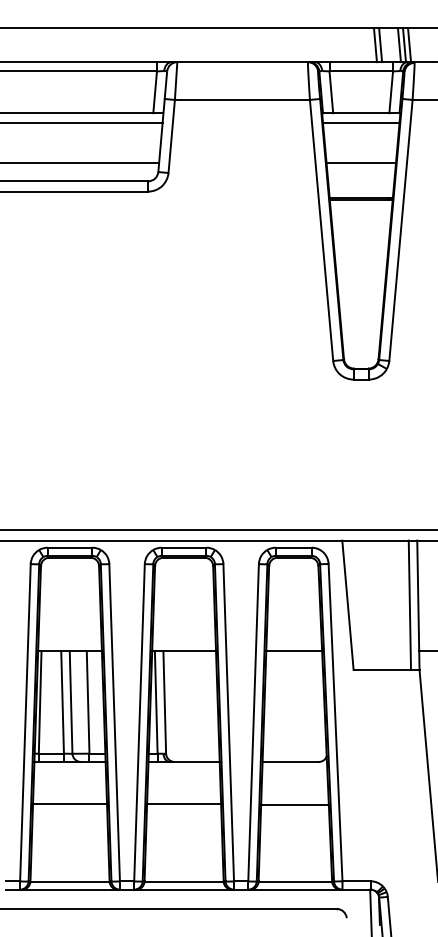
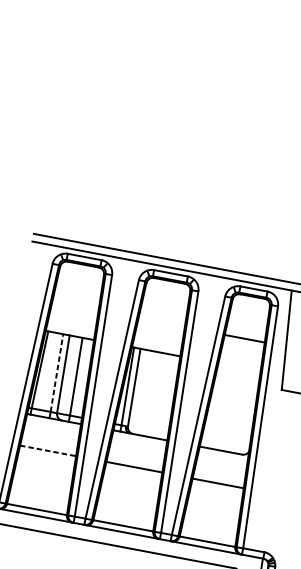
line: (294, 651) -> (245, 338), moved
line: (62, 702) -> (56, 373), solid -> dashed
line: (70, 804) -> (48, 451), solid -> dashed

